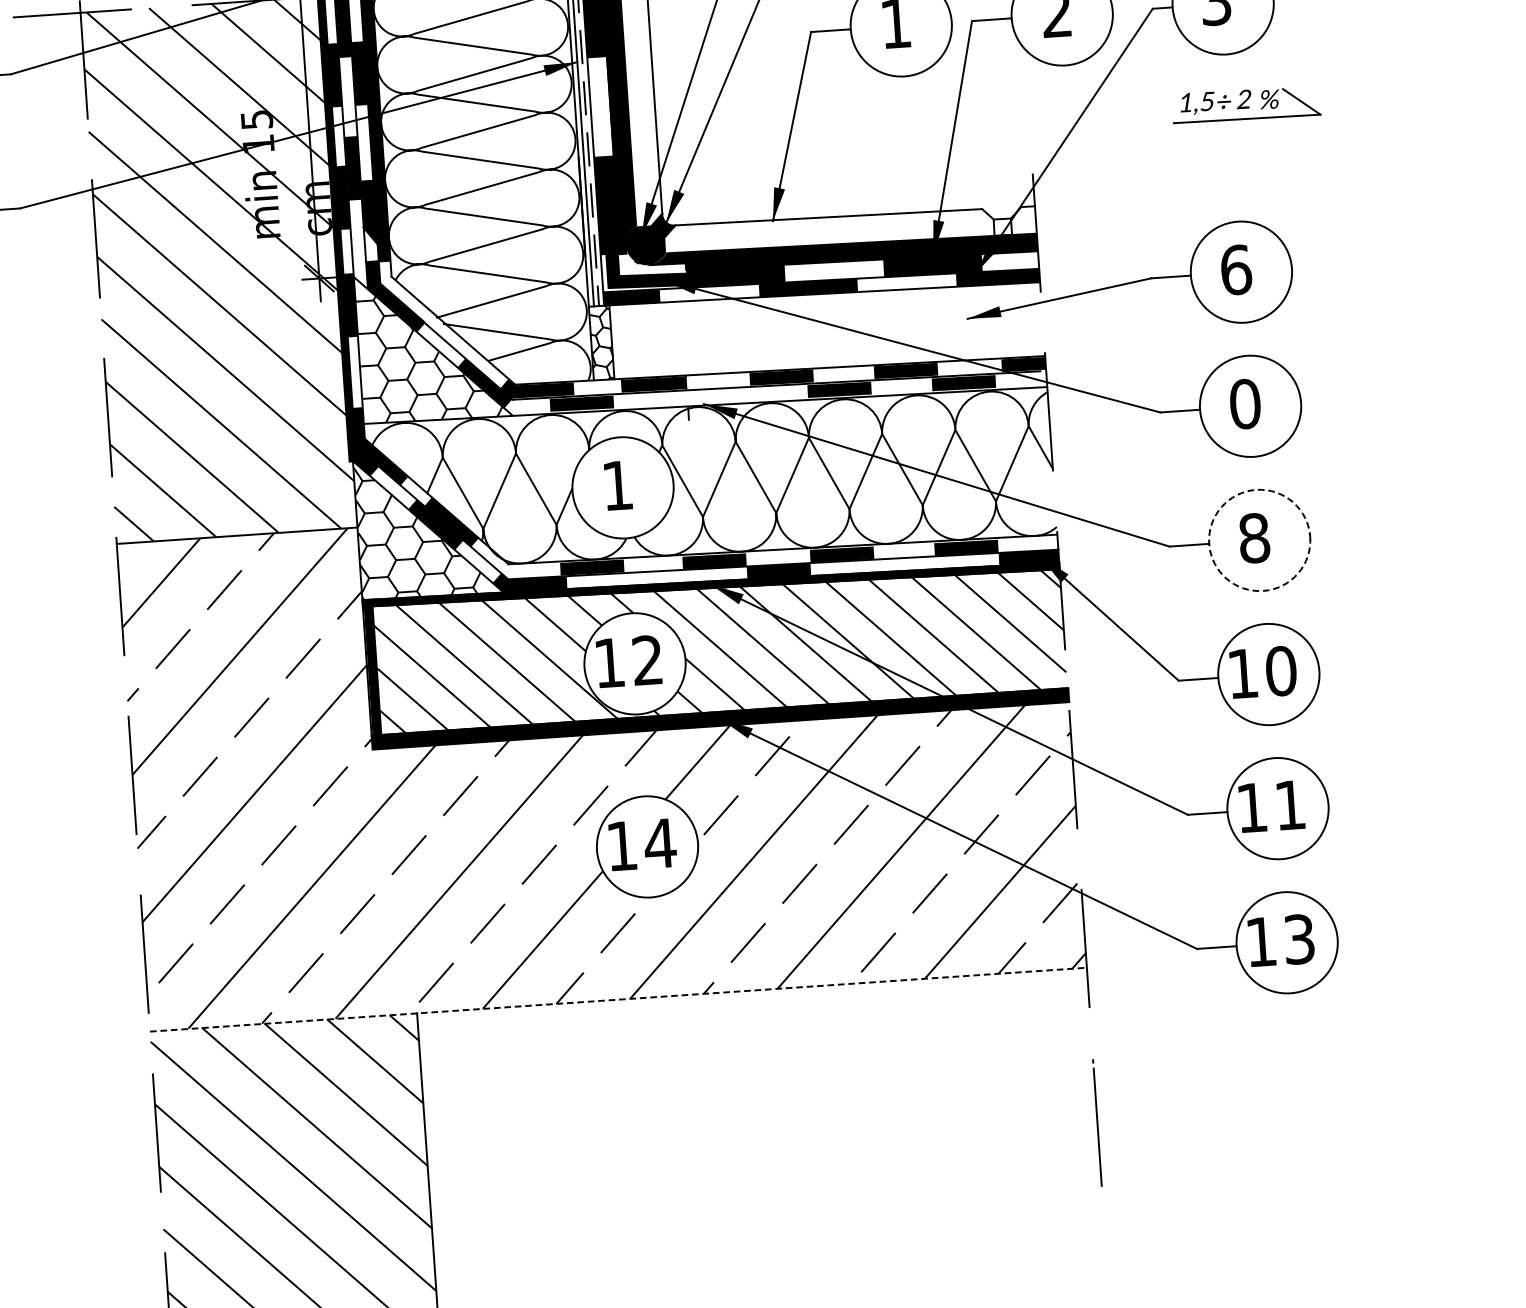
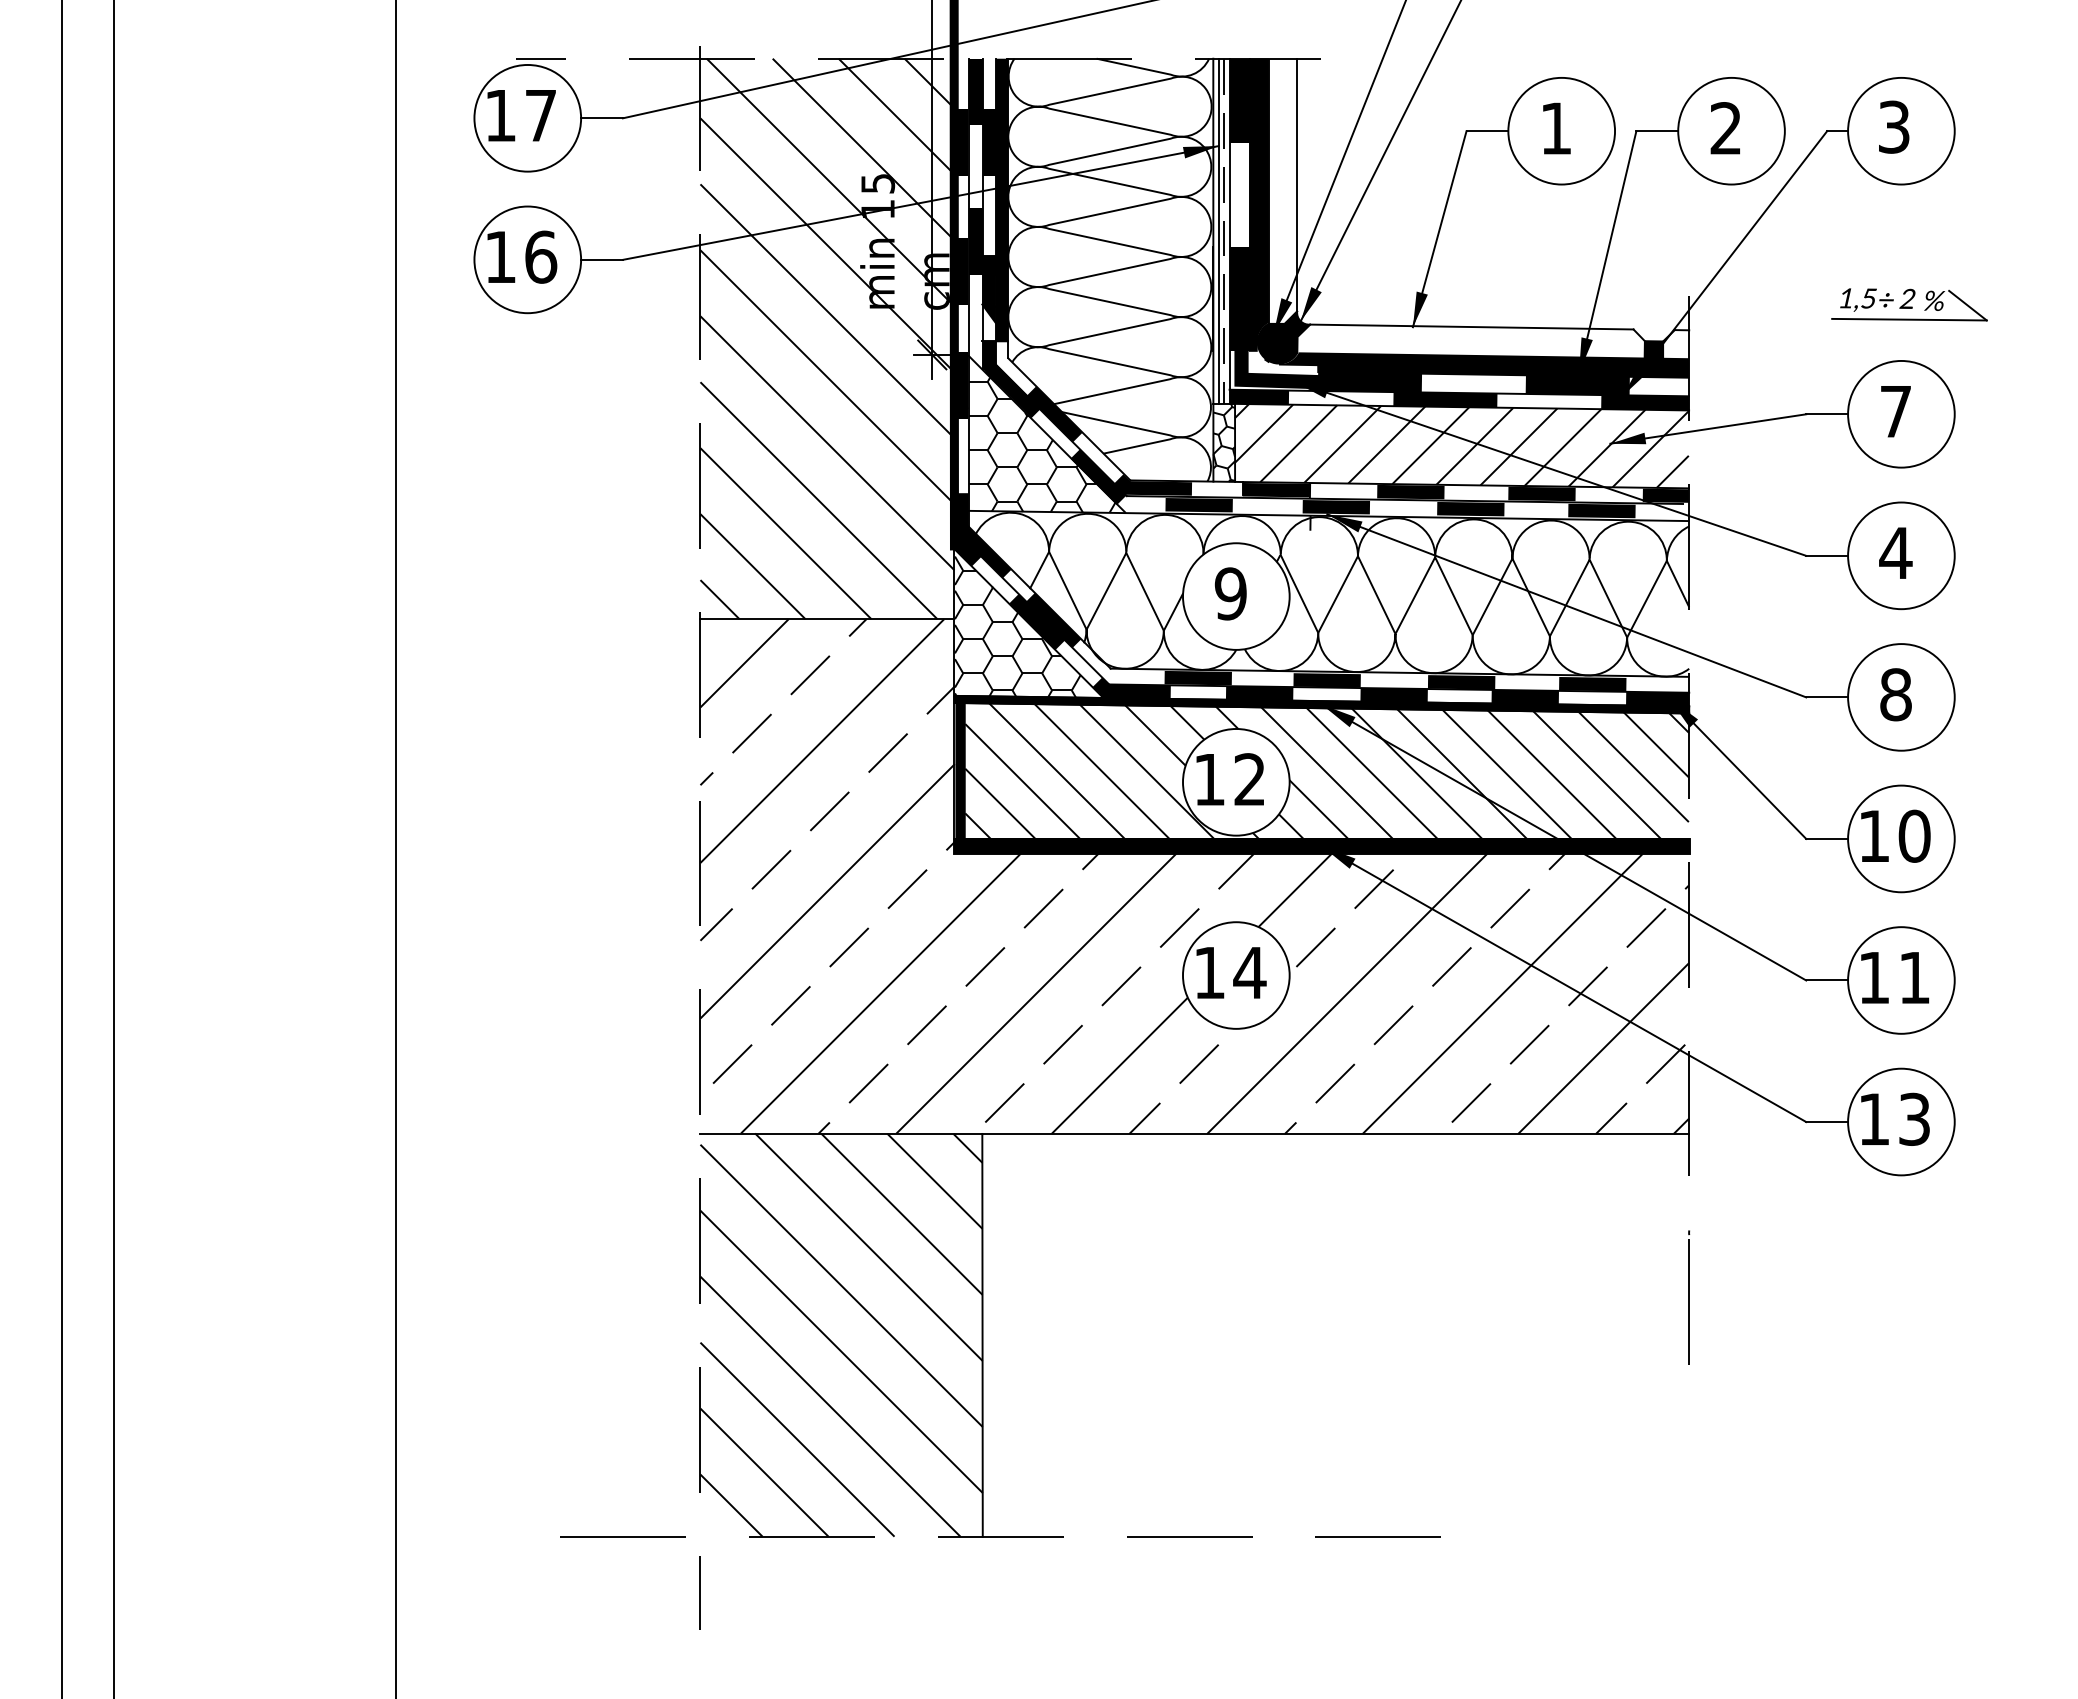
part: (1246, 104) -> (1909, 304), moved
fill: (1002, 226) -> (1653, 349), added
text: (1236, 269) -> (1896, 411), 6 -> 7
fill: (439, 327) -> (1054, 414), added
hatch: (826, 330) -> (1461, 445), added
fill: (712, 396) -> (1336, 507), added
text: (1244, 403) -> (1895, 552), 0 -> 4
text: (617, 485) -> (1230, 593), 1 -> 9
circle: (1259, 540) -> (1901, 697), dashed -> solid
fill: (902, 564) -> (1524, 697), added
fill: (651, 578) -> (1259, 693), added
line: (619, 999) -> (1195, 1133), dashed -> solid

